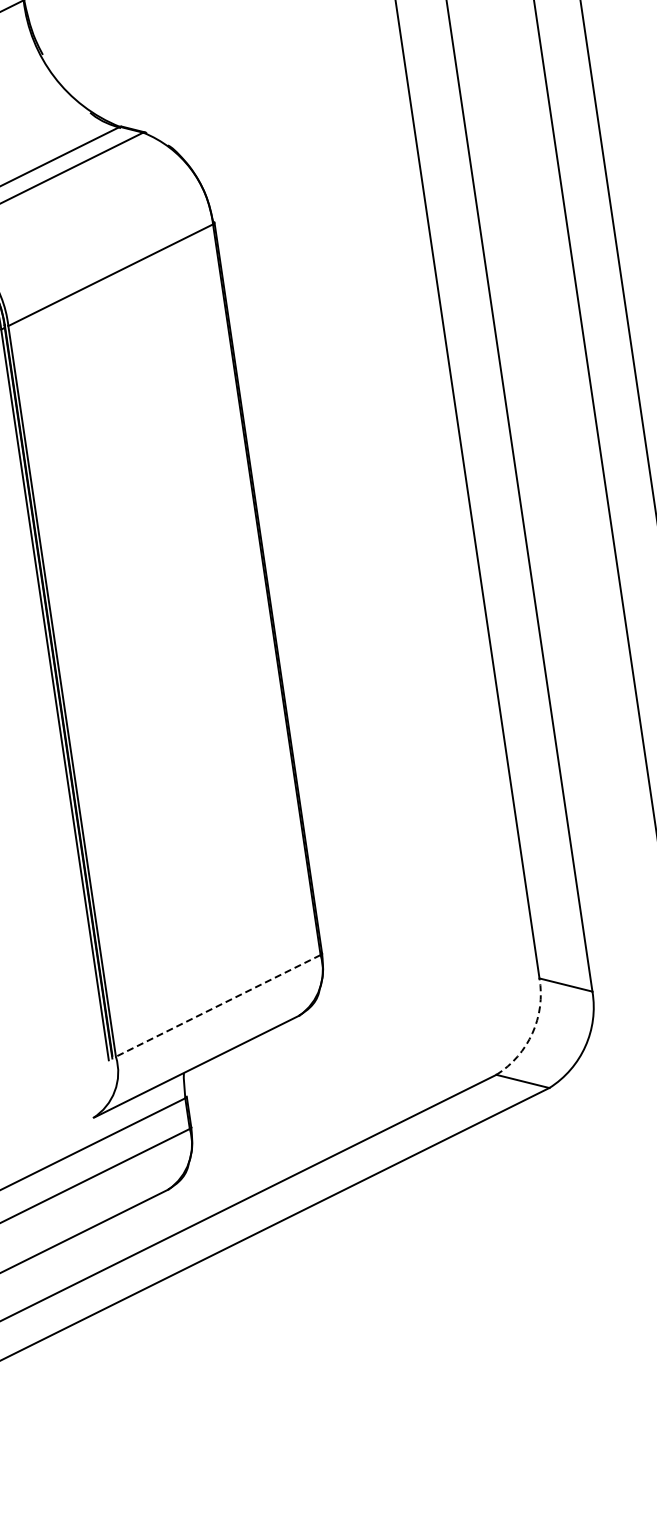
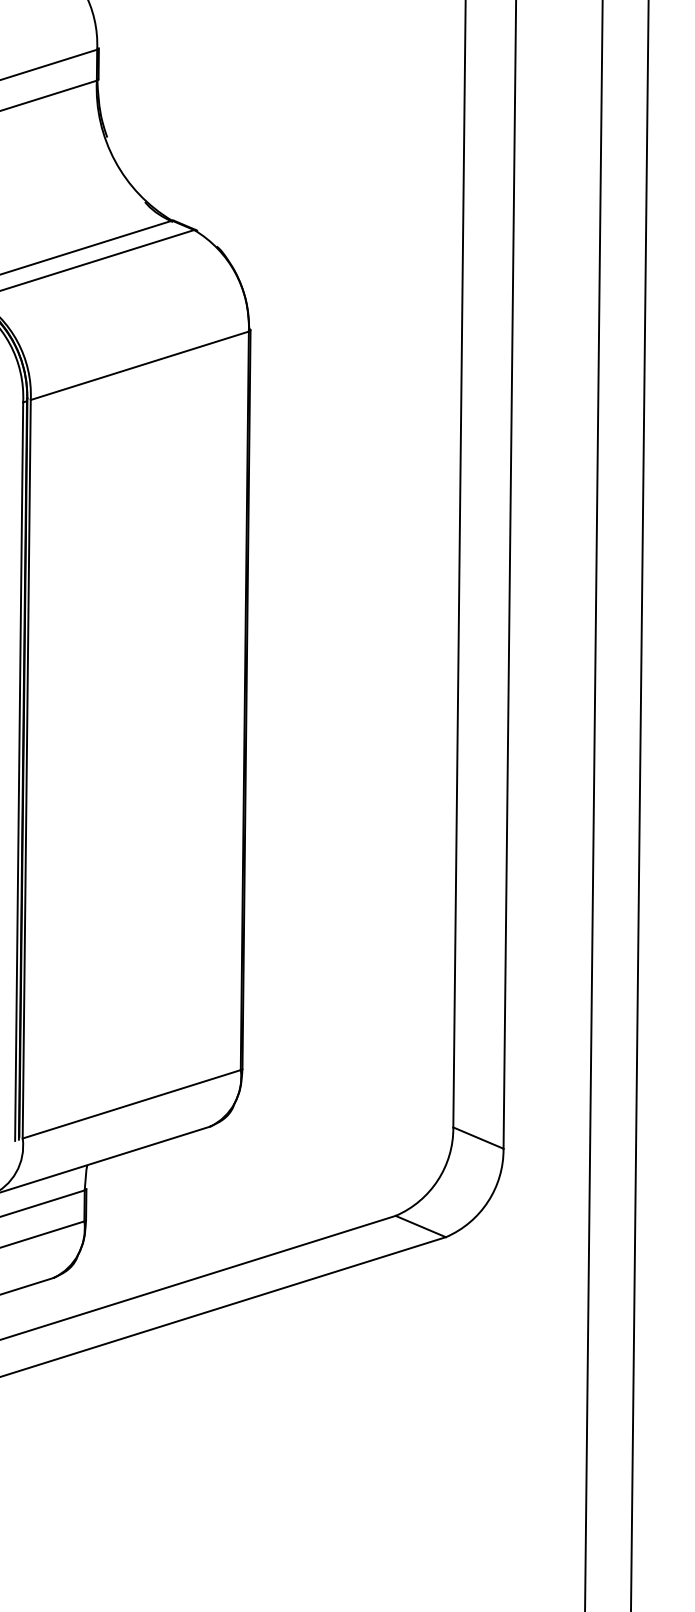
line: (218, 1006) -> (131, 1104), dashed -> solid
arc: (532, 1033) -> (437, 1180), dashed -> solid

